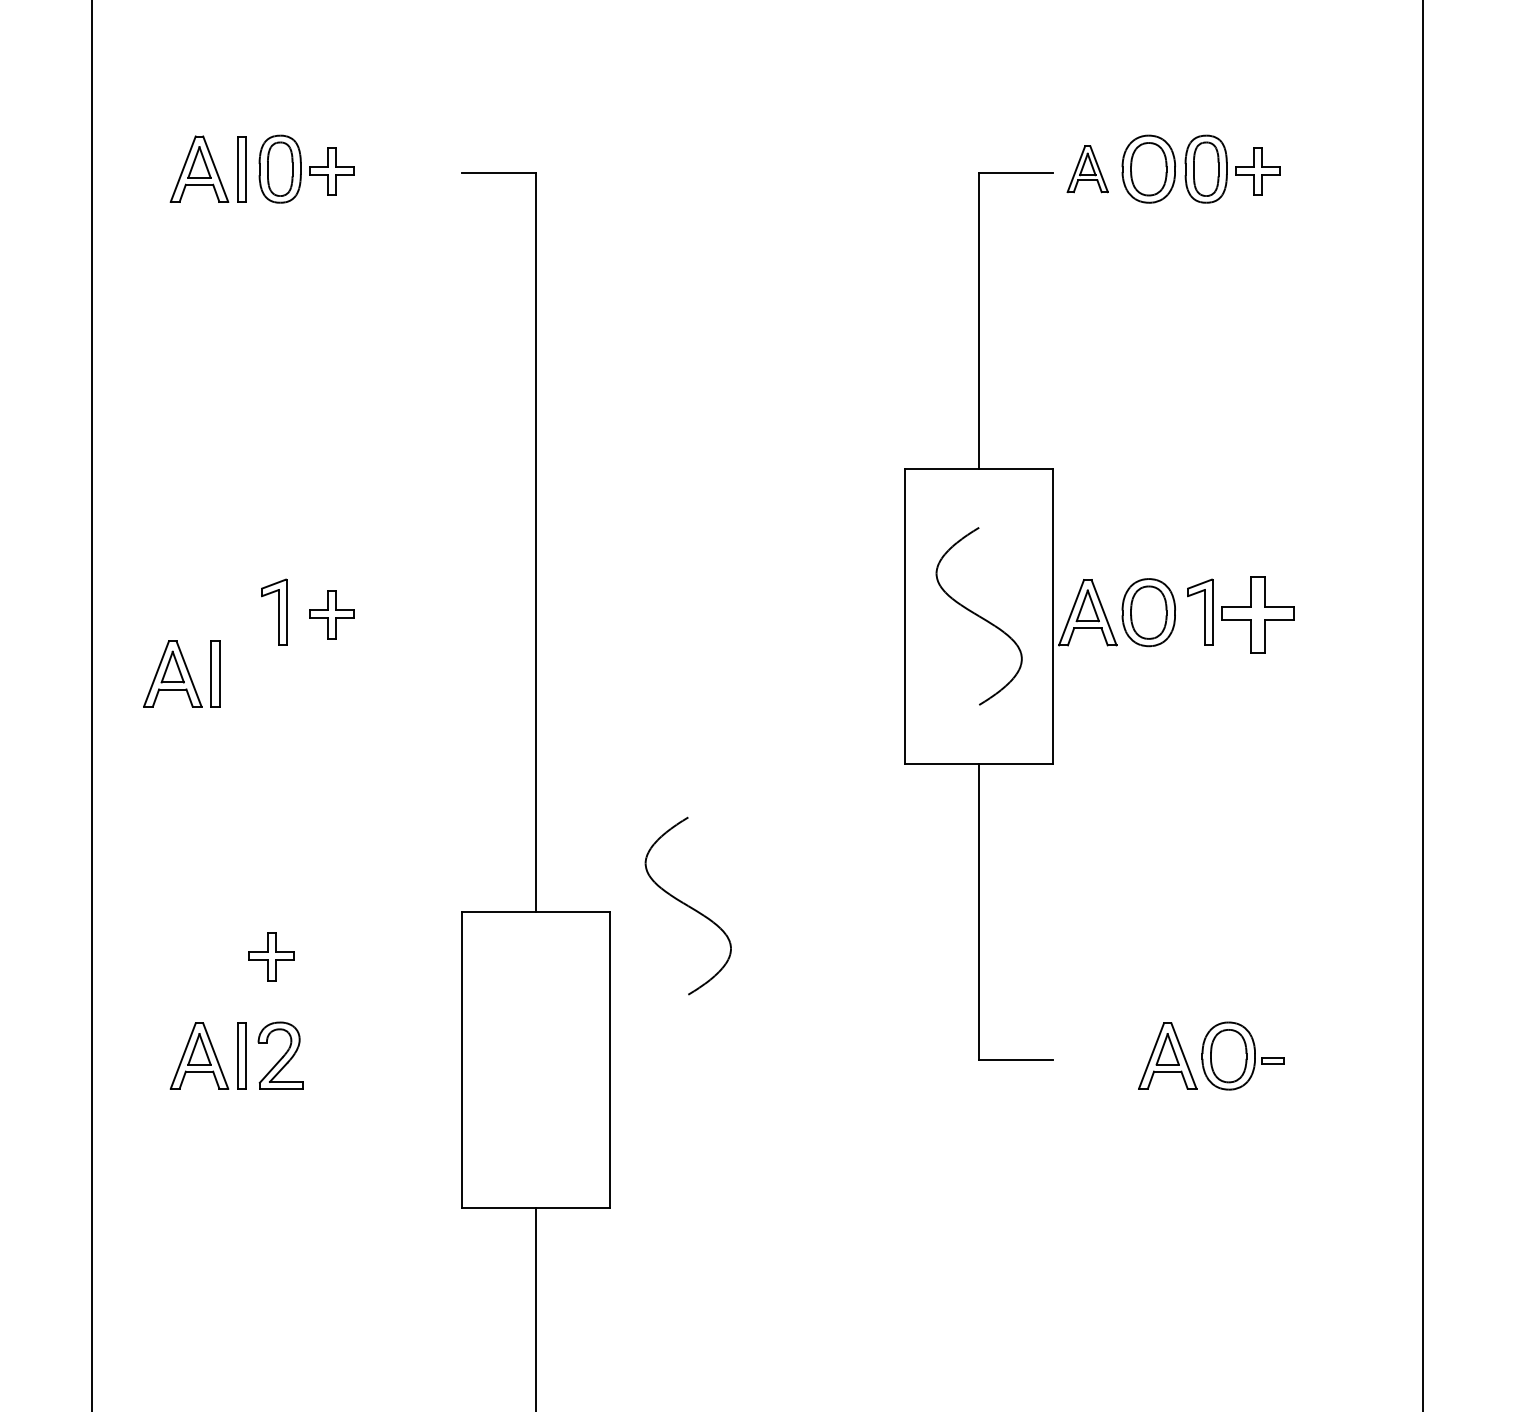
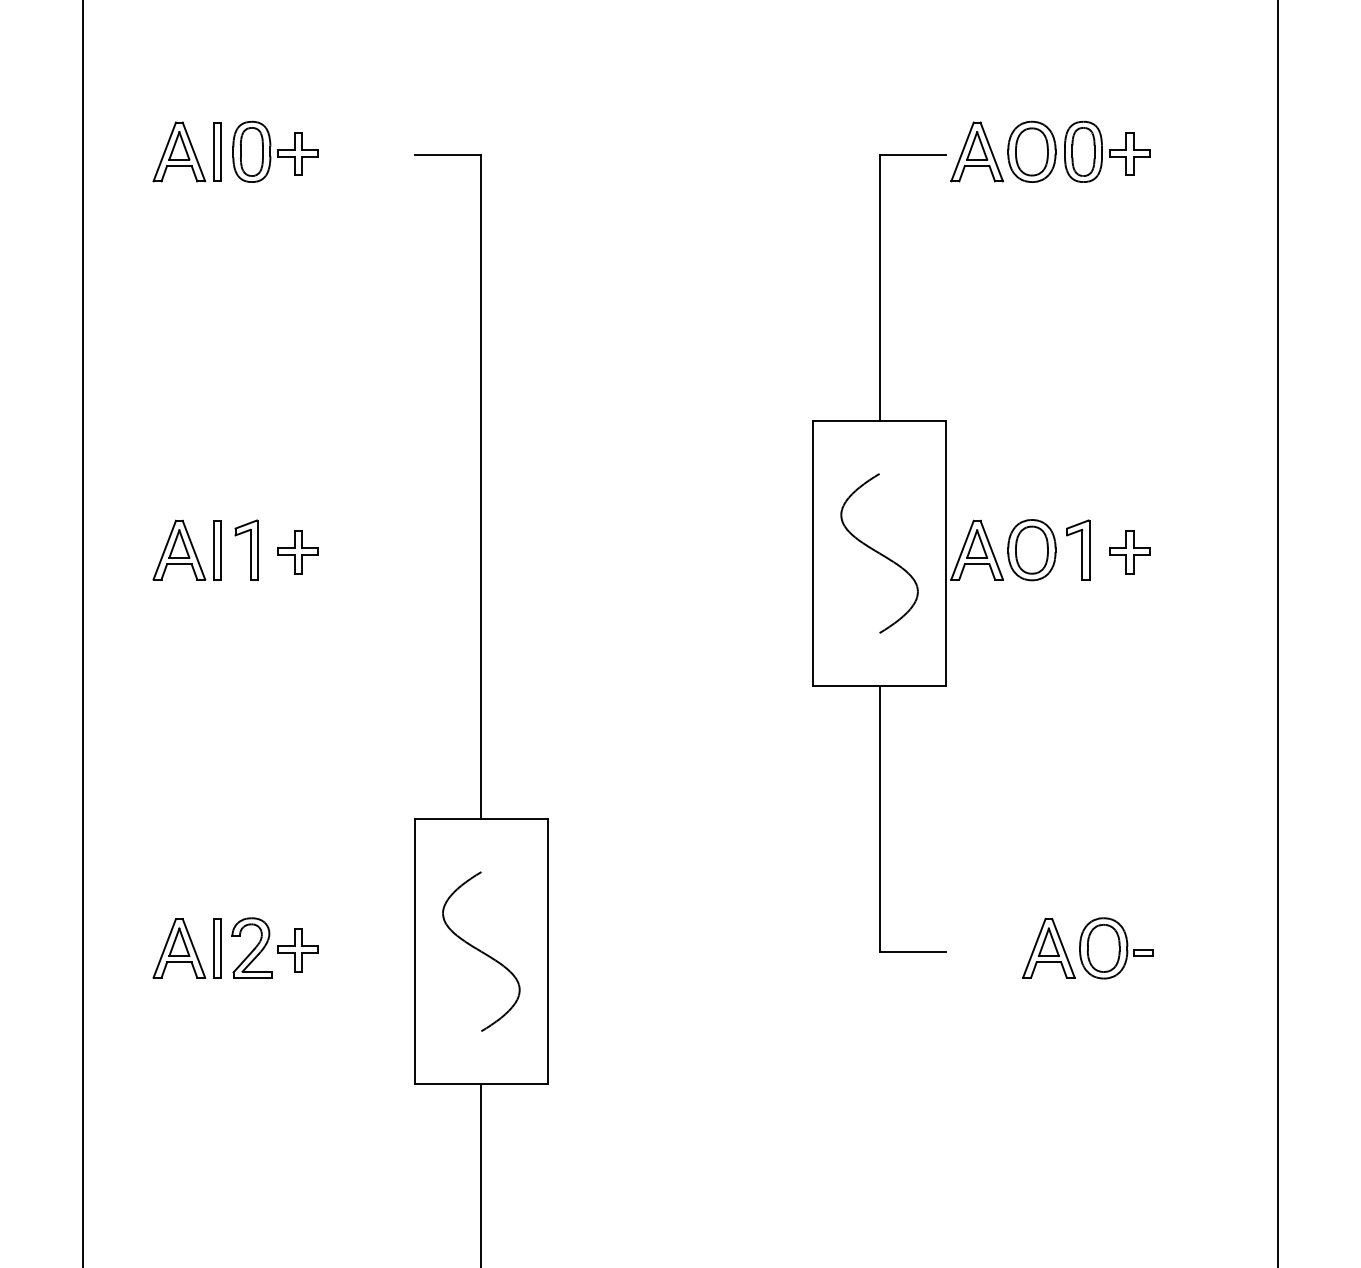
part: (1087, 168) -> (976, 151), size x1.43
part: (1257, 615) -> (1129, 552), size x0.62
part: (180, 673) -> (186, 549), moved
part: (688, 905) -> (481, 951), moved
part: (270, 957) -> (297, 950), moved

